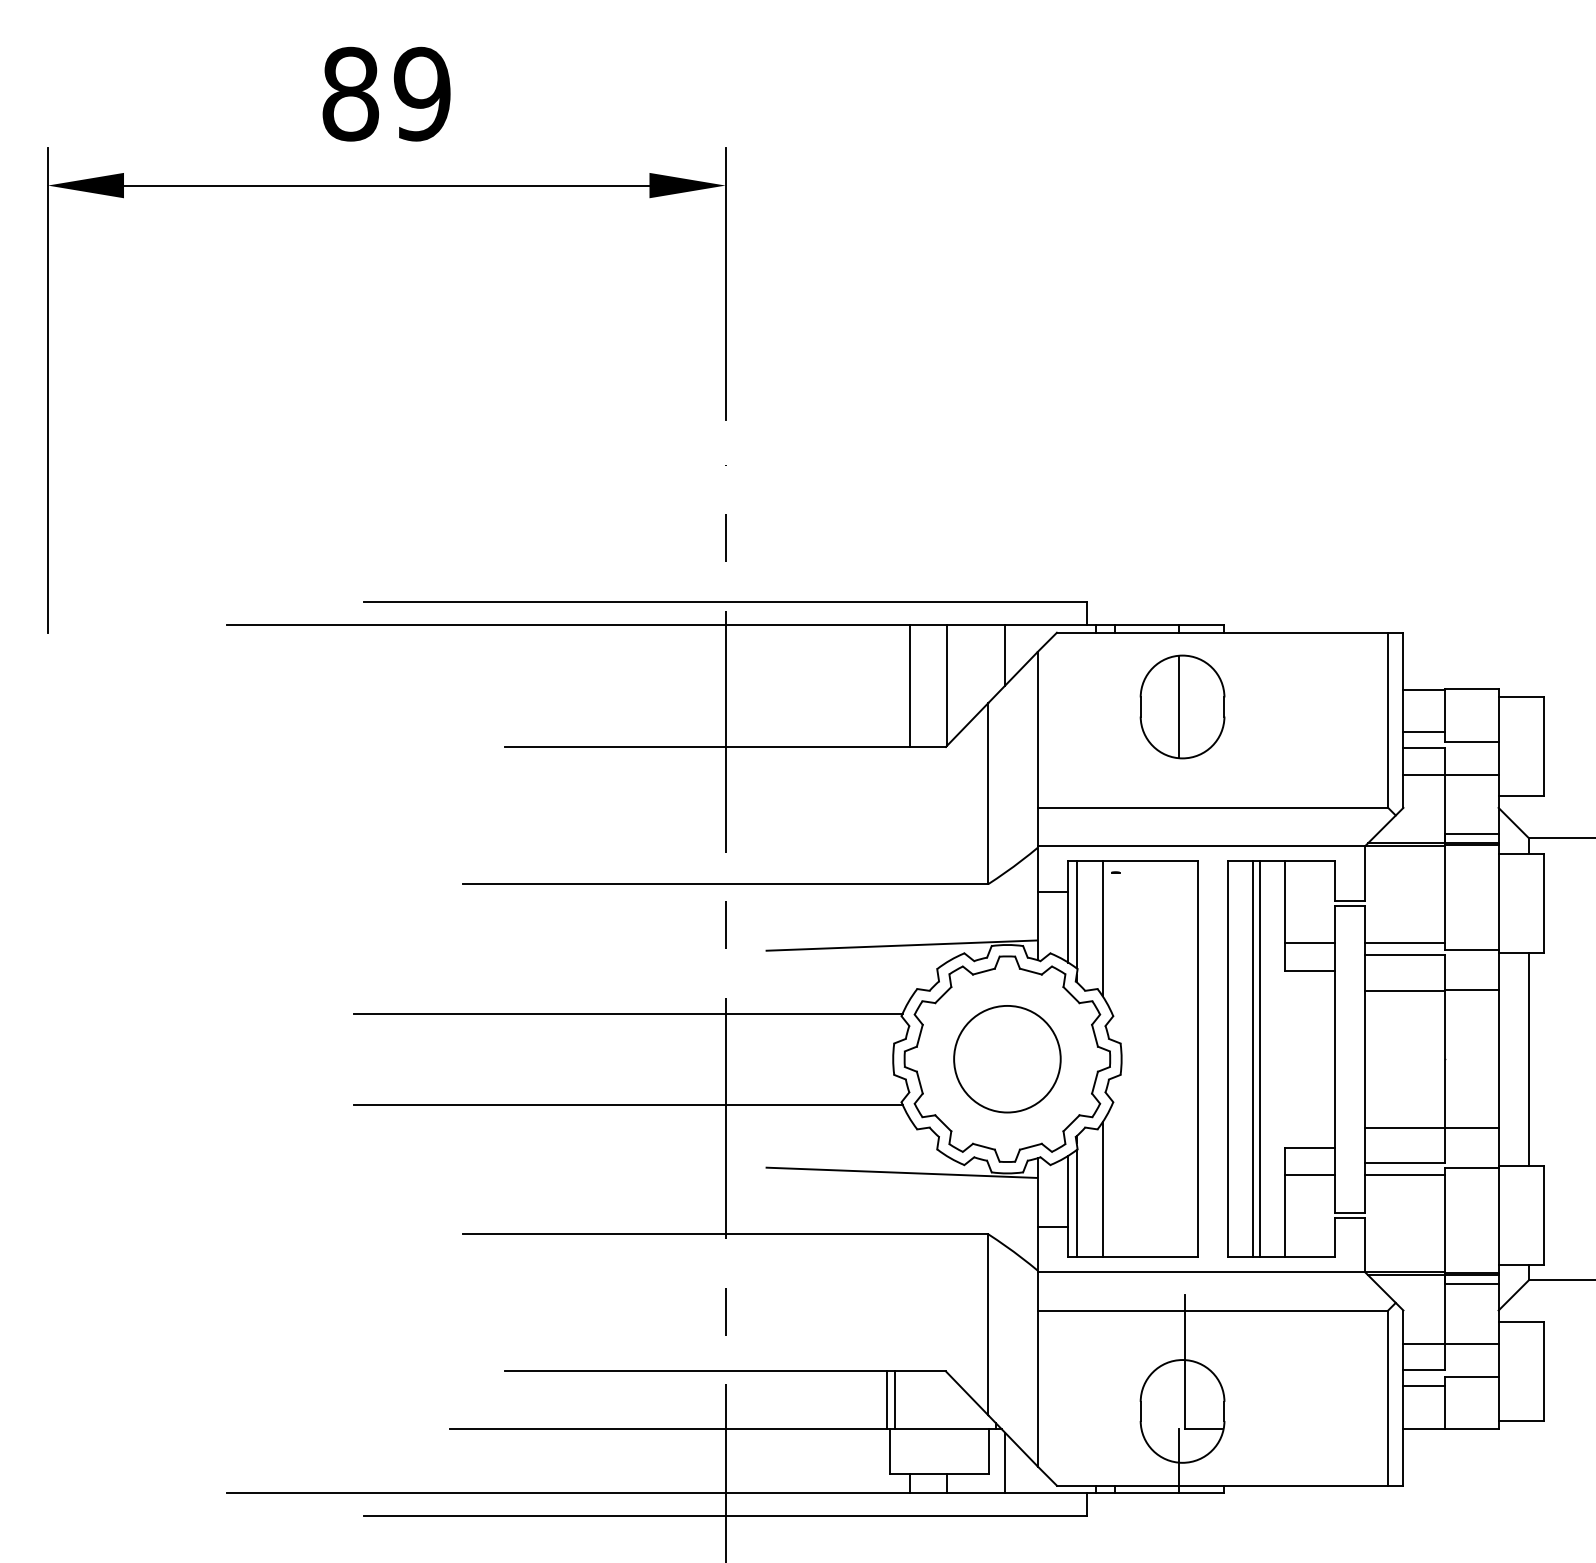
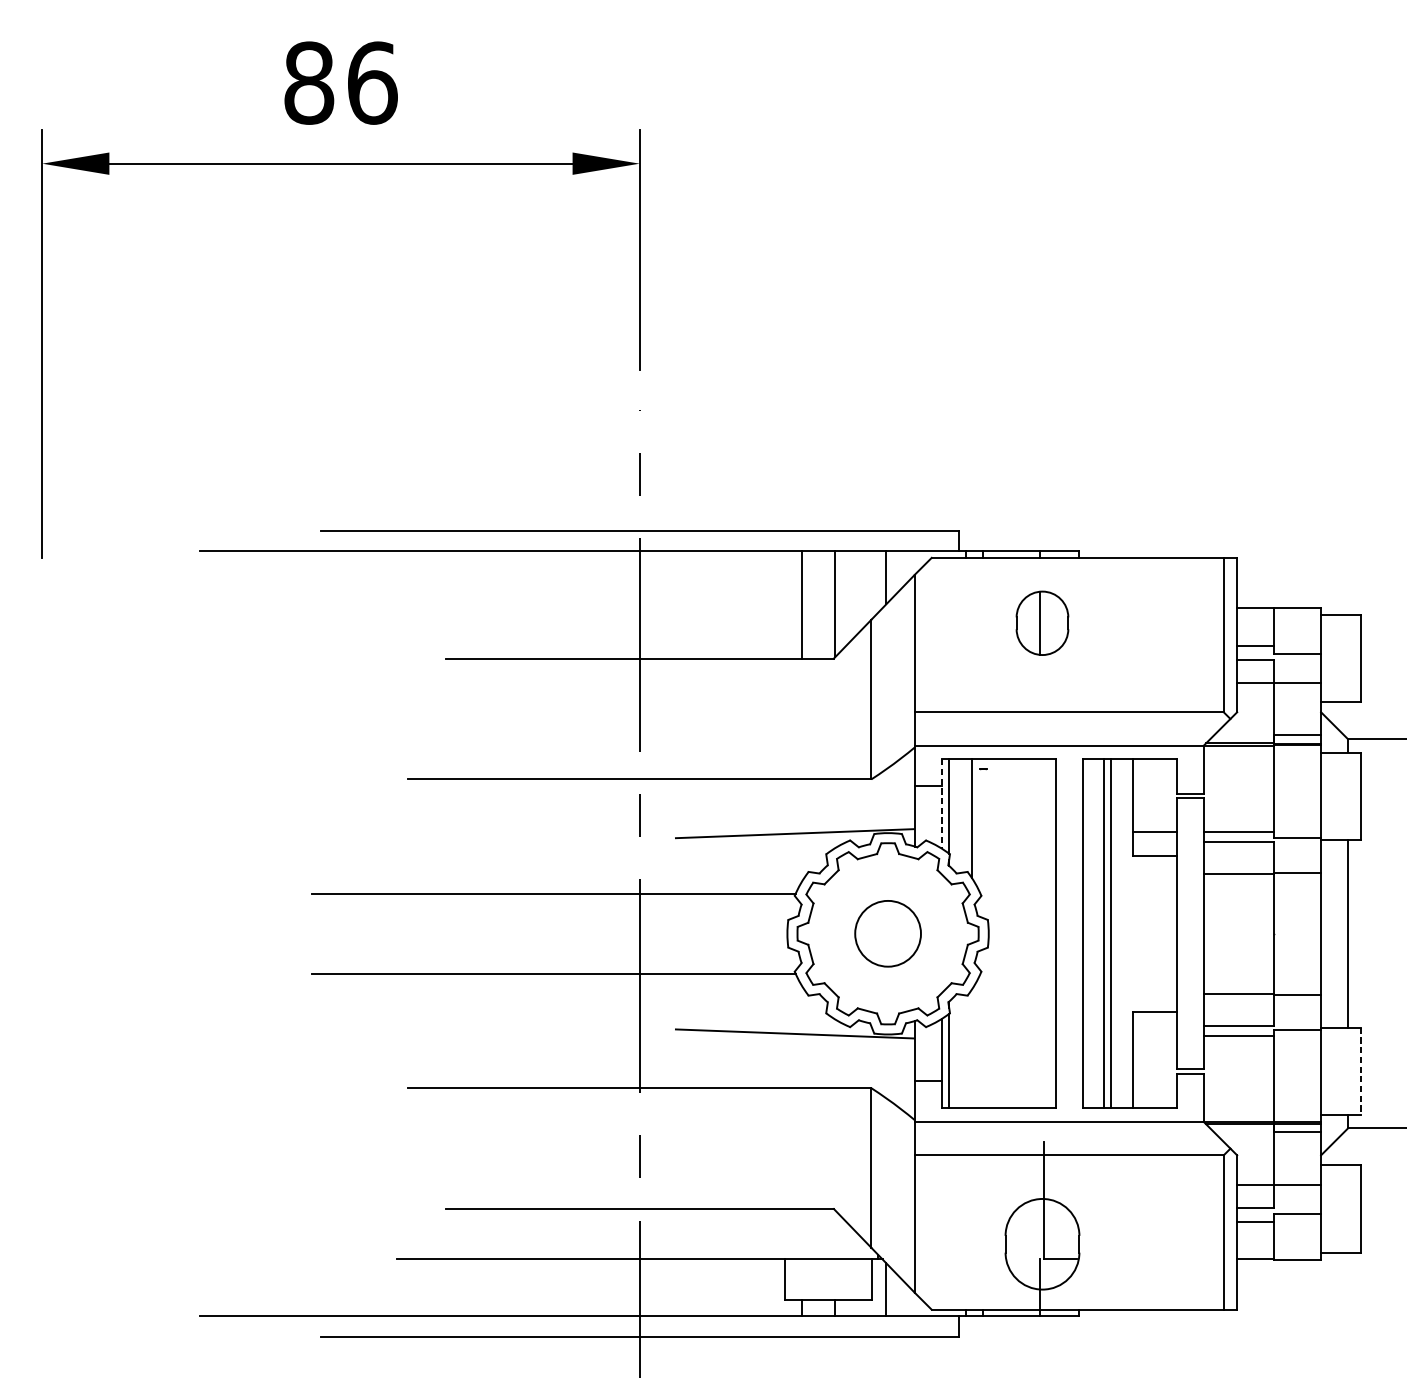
text: (422, 93) -> (372, 82), 89 -> 86
part: (1182, 706) -> (1042, 622), size x0.7
line: (1068, 911) -> (941, 803), solid -> dashed
circle: (1007, 1058) -> (888, 933), size x0.7
line: (1309, 1174) -> (1154, 1035), removed
line: (1102, 1189) -> (971, 1048), removed
line: (1544, 1215) -> (1361, 1071), solid -> dashed
line: (887, 1399) -> (782, 1233), removed
line: (895, 1399) -> (789, 1233), removed

